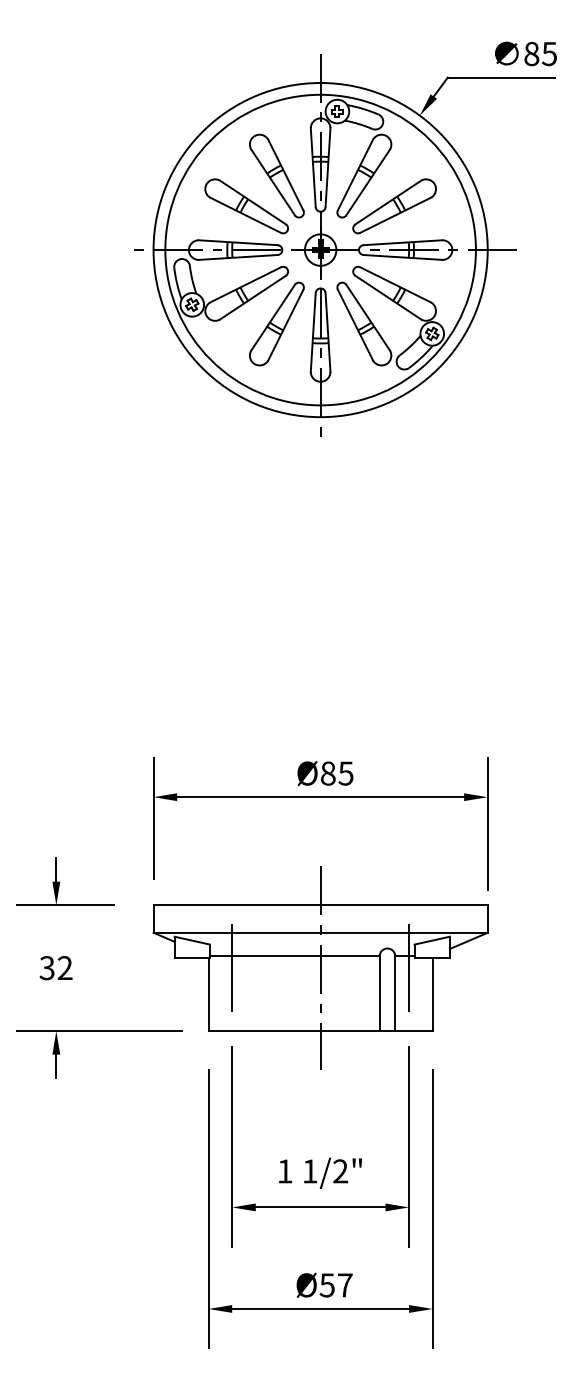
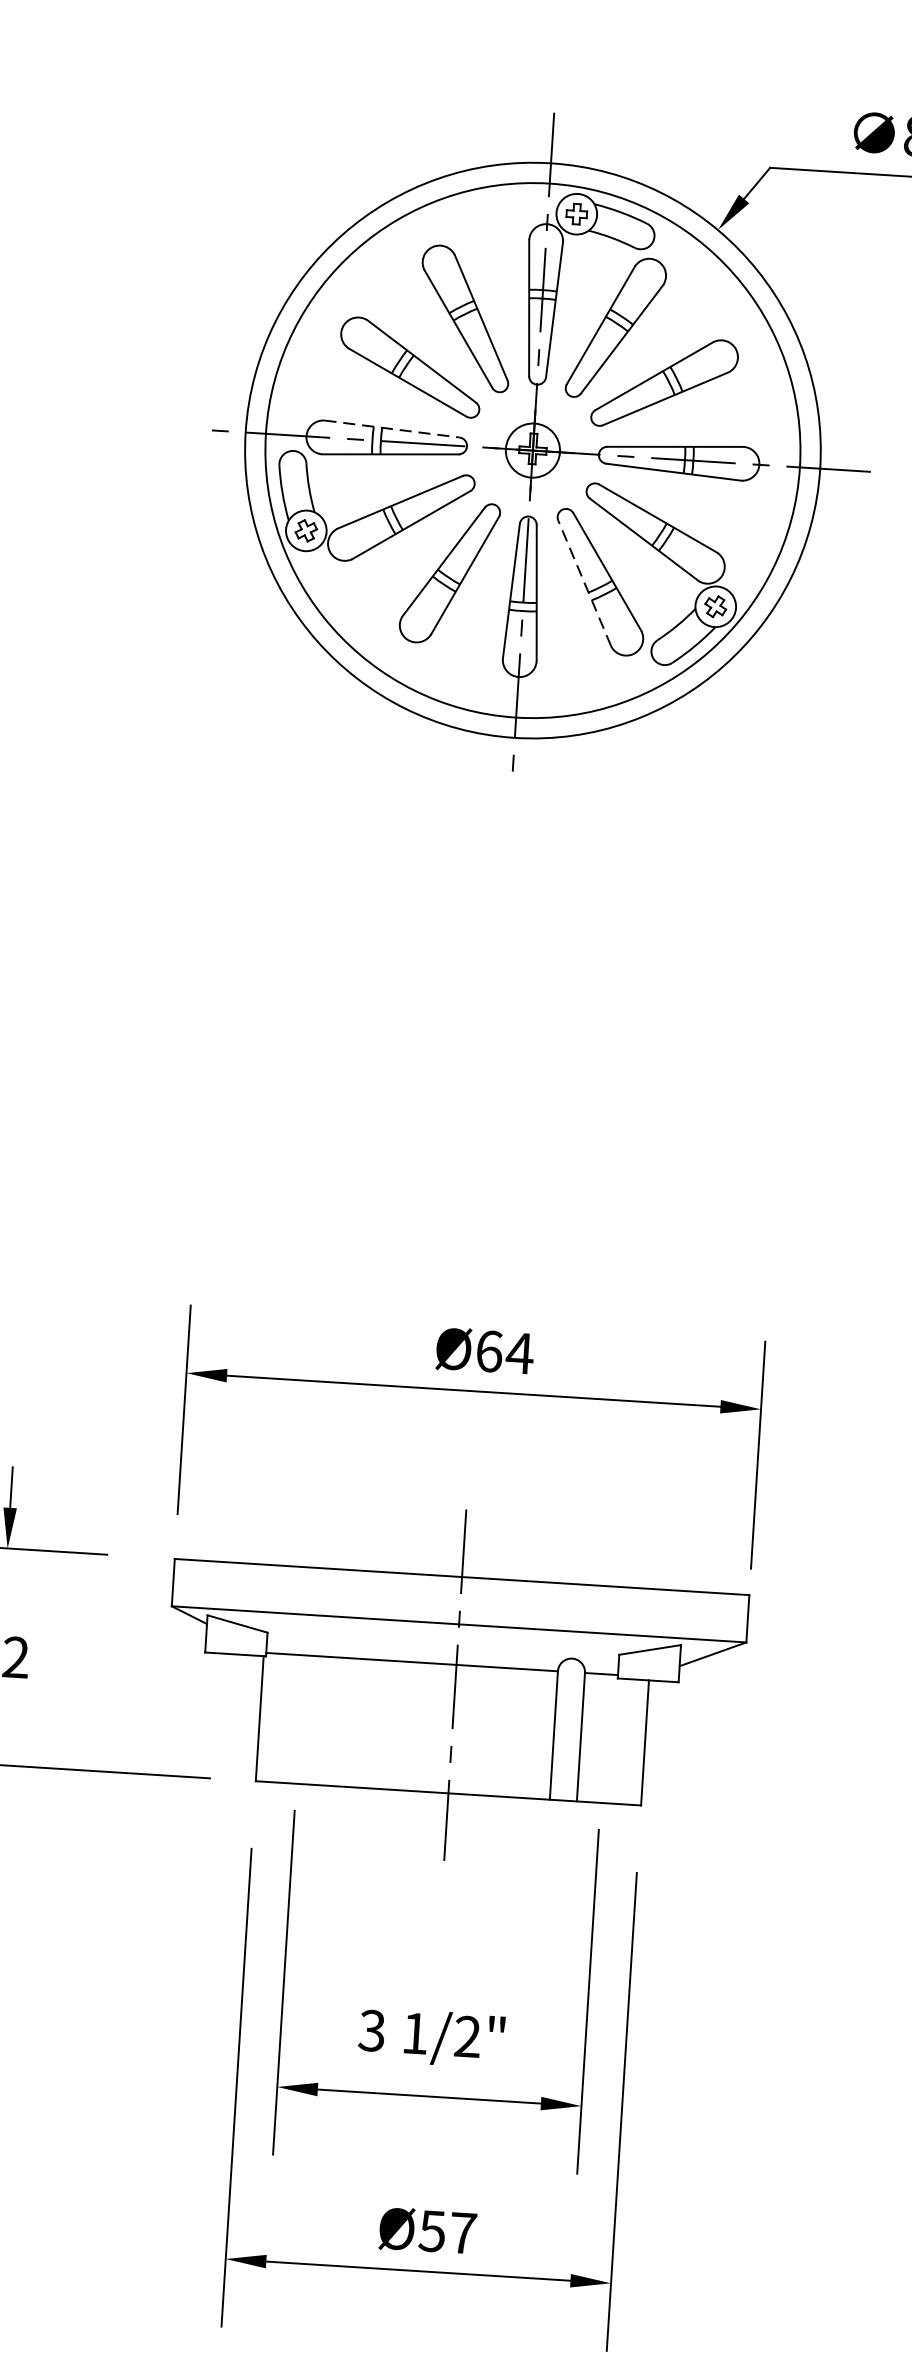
line: (238, 242) -> (392, 428), solid -> dashed
line: (355, 325) -> (584, 584), solid -> dashed
text: (337, 773) -> (505, 1352), Ø85 -> Ø64
line: (232, 967) -> (303, 1674), removed
line: (409, 967) -> (608, 1693), removed
text: (284, 1171) -> (371, 2030), 1 -> 3

